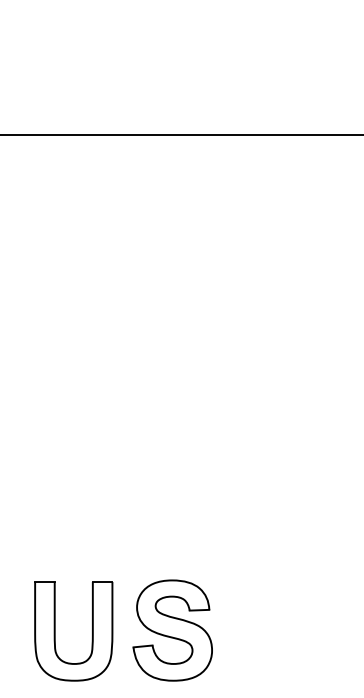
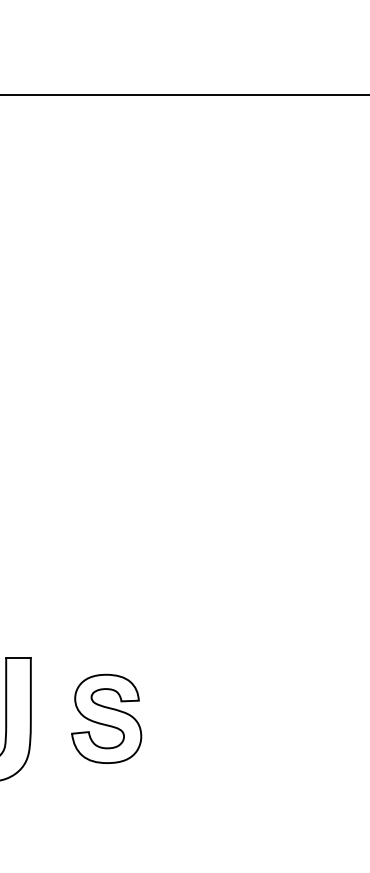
part: (172, 630) -> (106, 718), size x0.7

